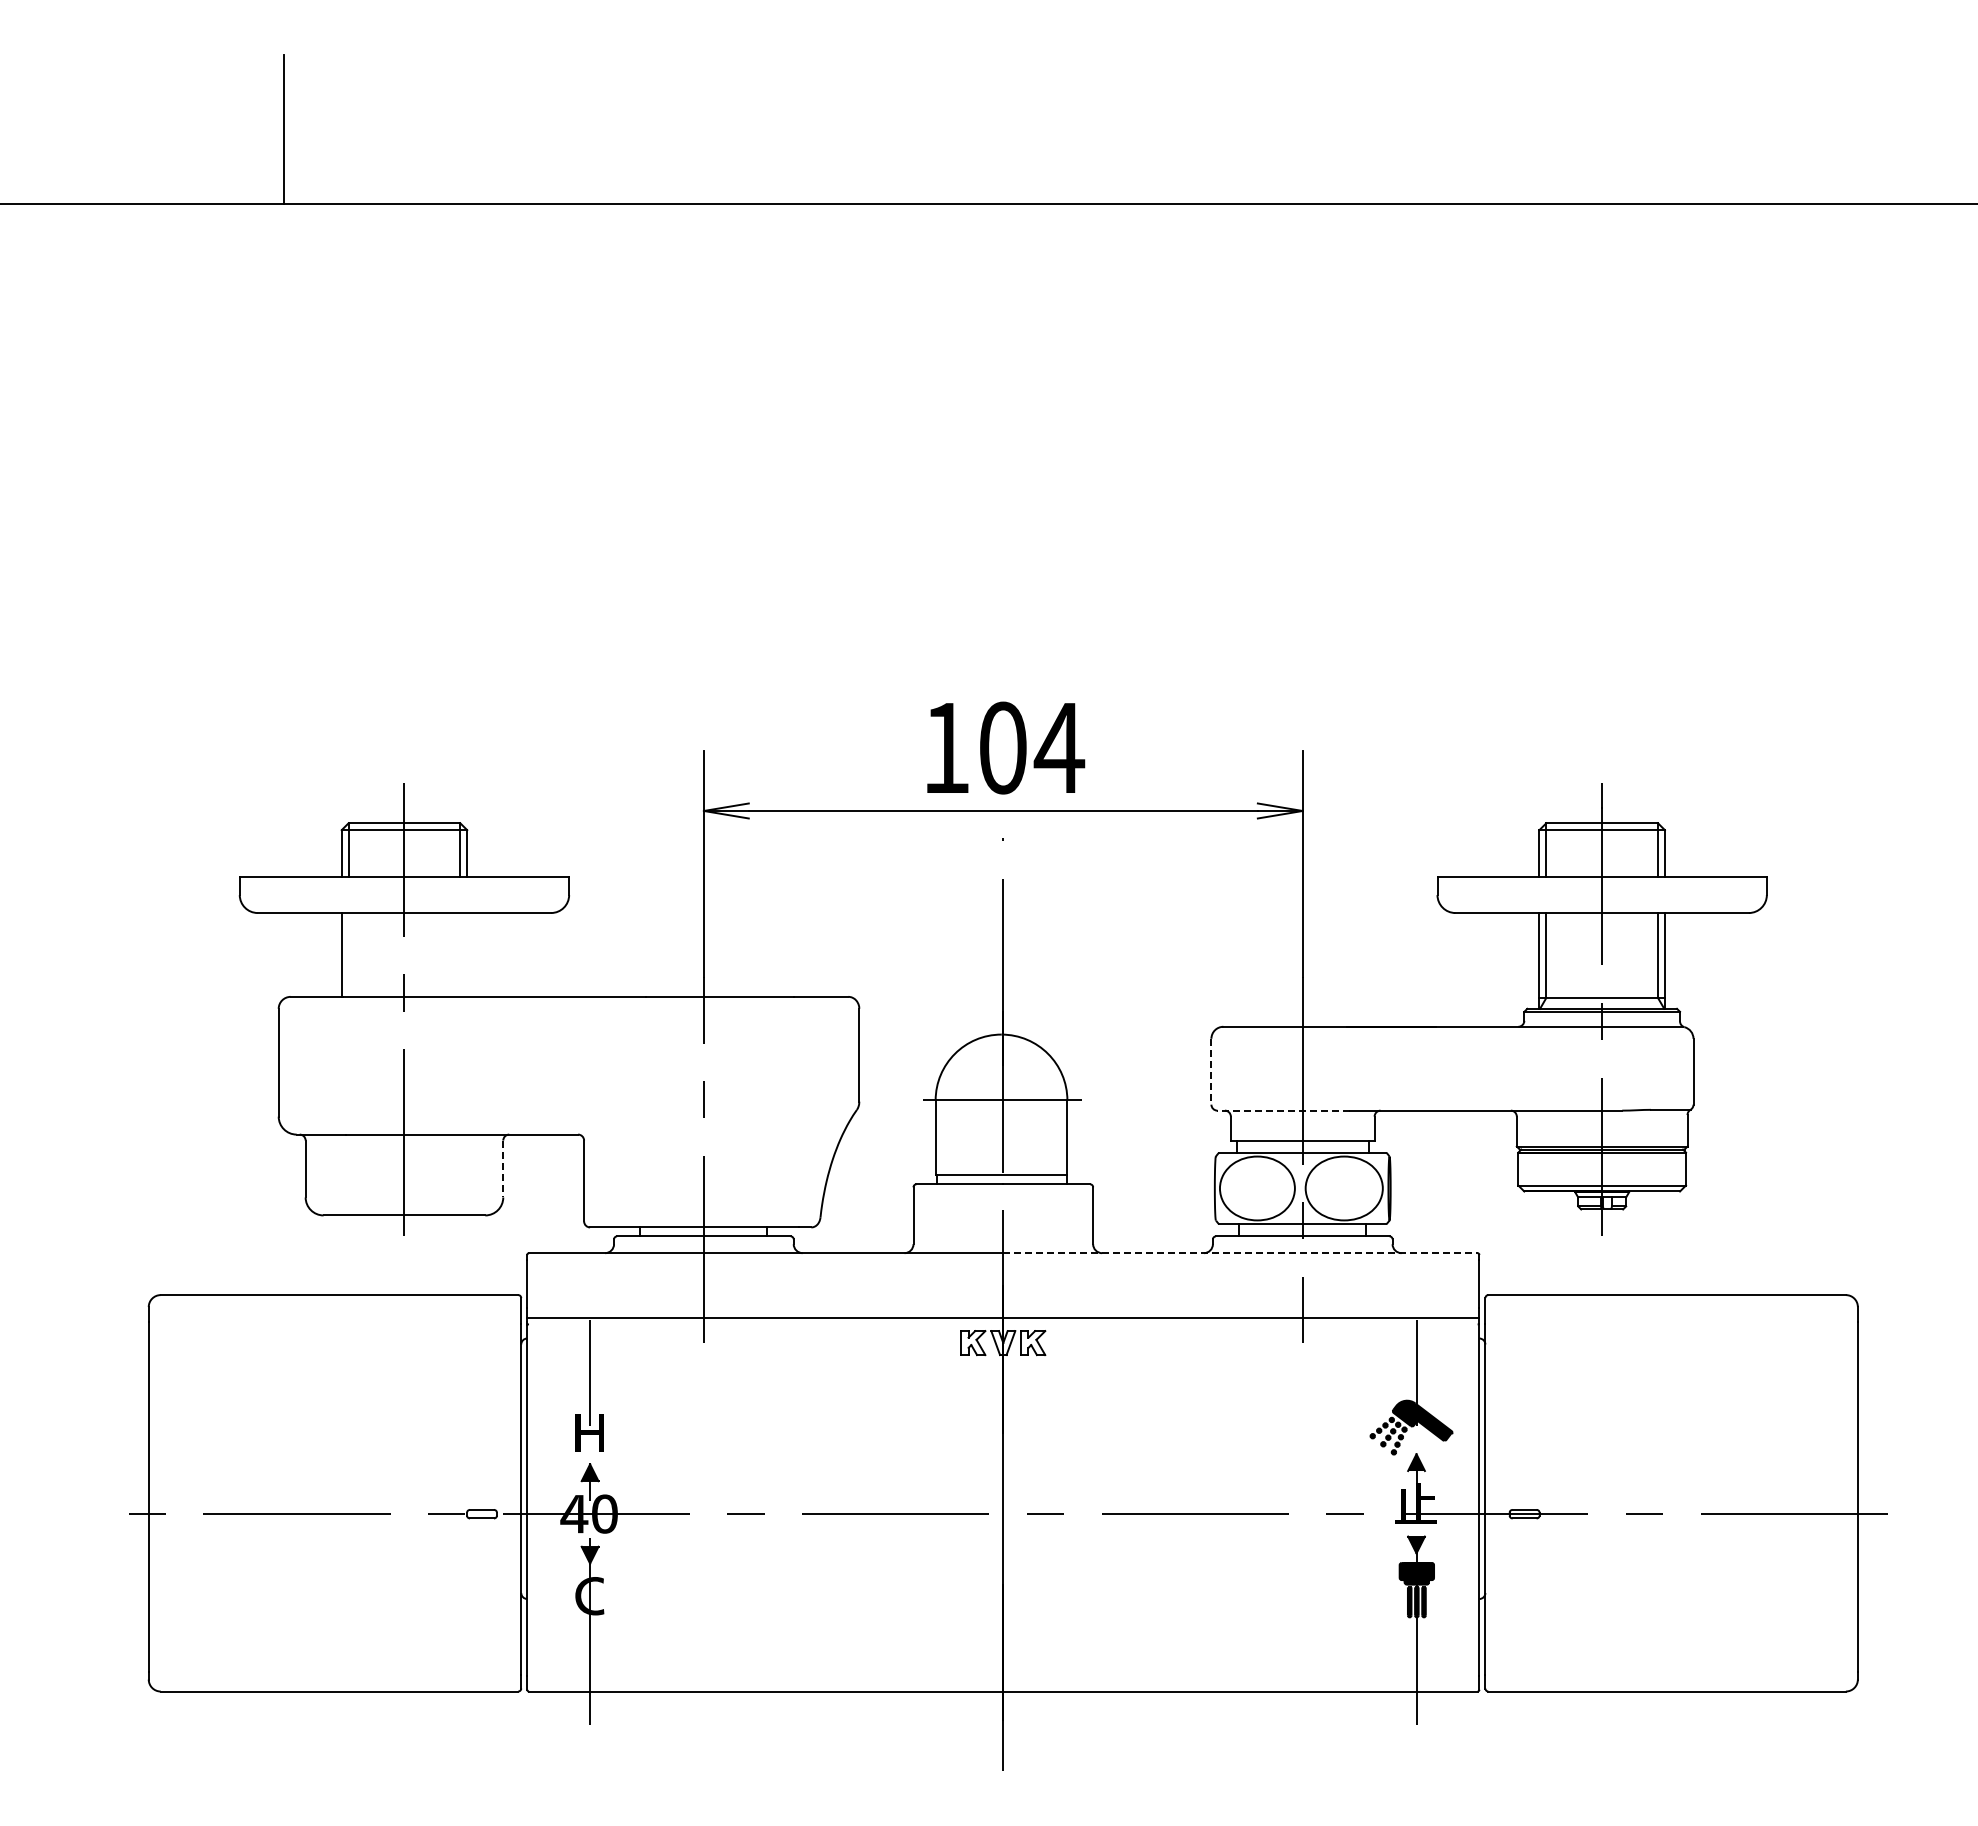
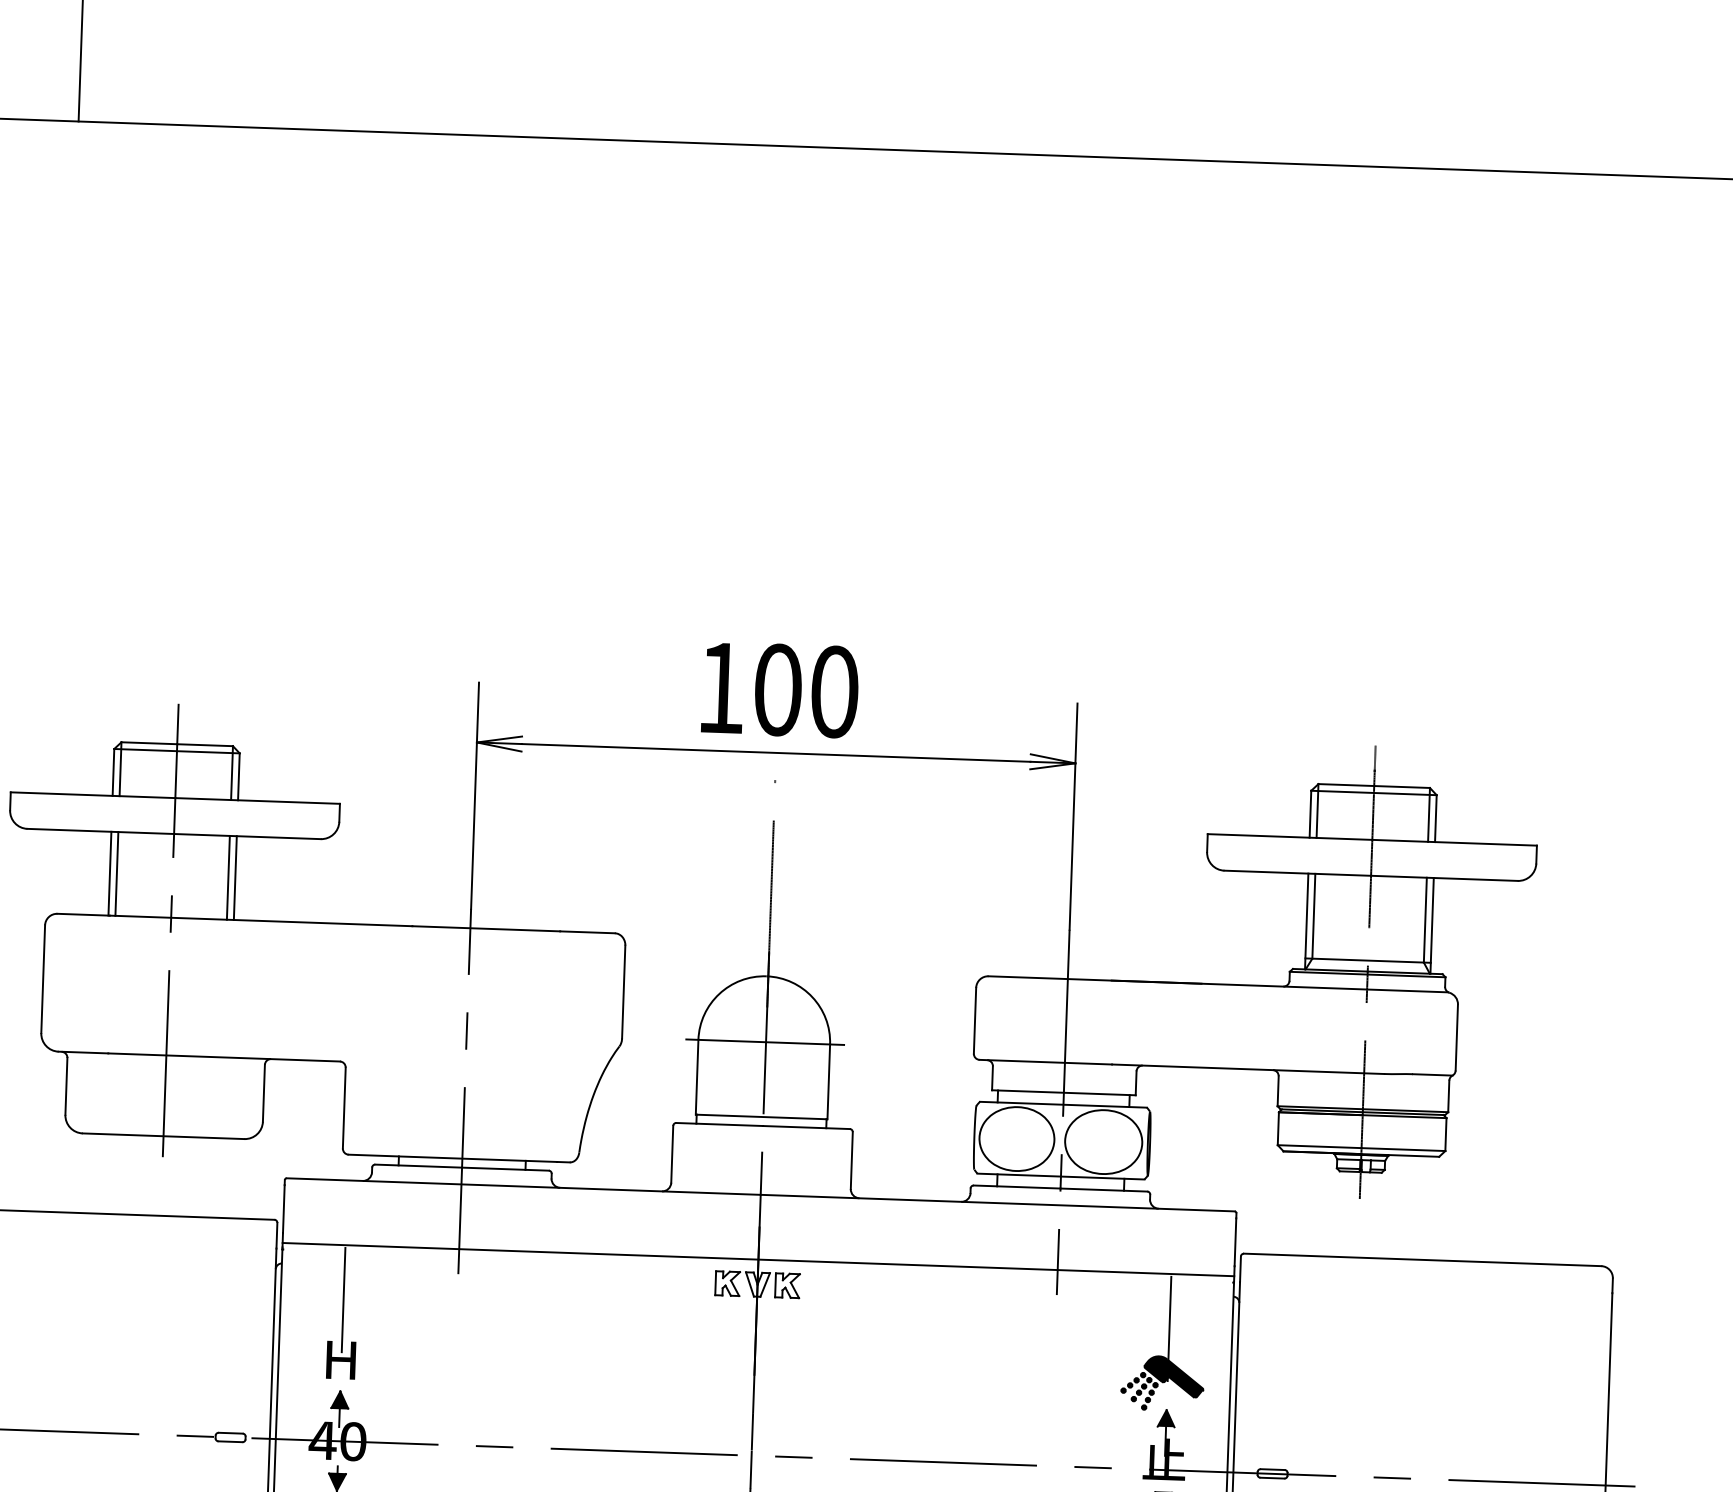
text: (1059, 747) -> (834, 691), 104 -> 100
line: (348, 954) -> (116, 873), added
line: (460, 954) -> (228, 877), added
line: (467, 954) -> (235, 877), added
line: (1211, 1071) -> (975, 1020), dashed -> solid
line: (1283, 1110) -> (1045, 1062), dashed -> solid
line: (503, 1169) -> (264, 1093), dashed -> solid
line: (1240, 1253) -> (997, 1203), dashed -> solid

